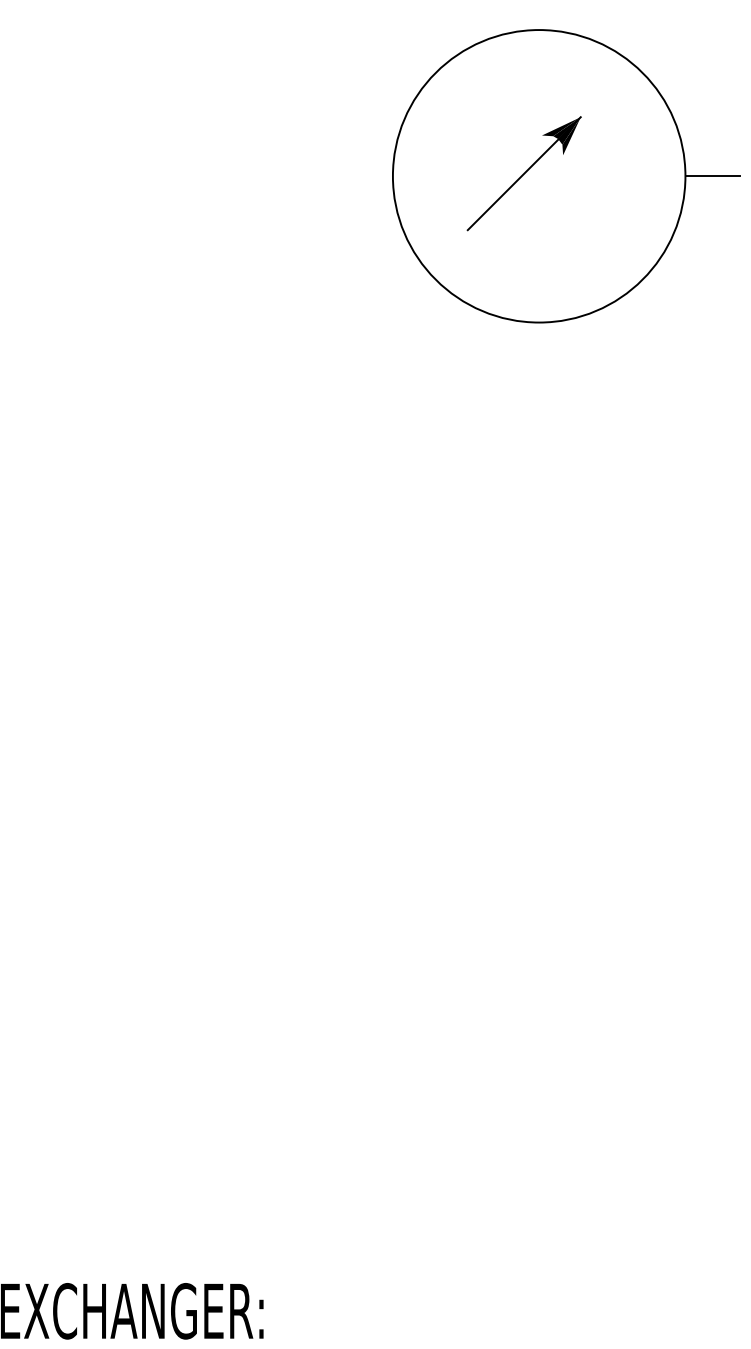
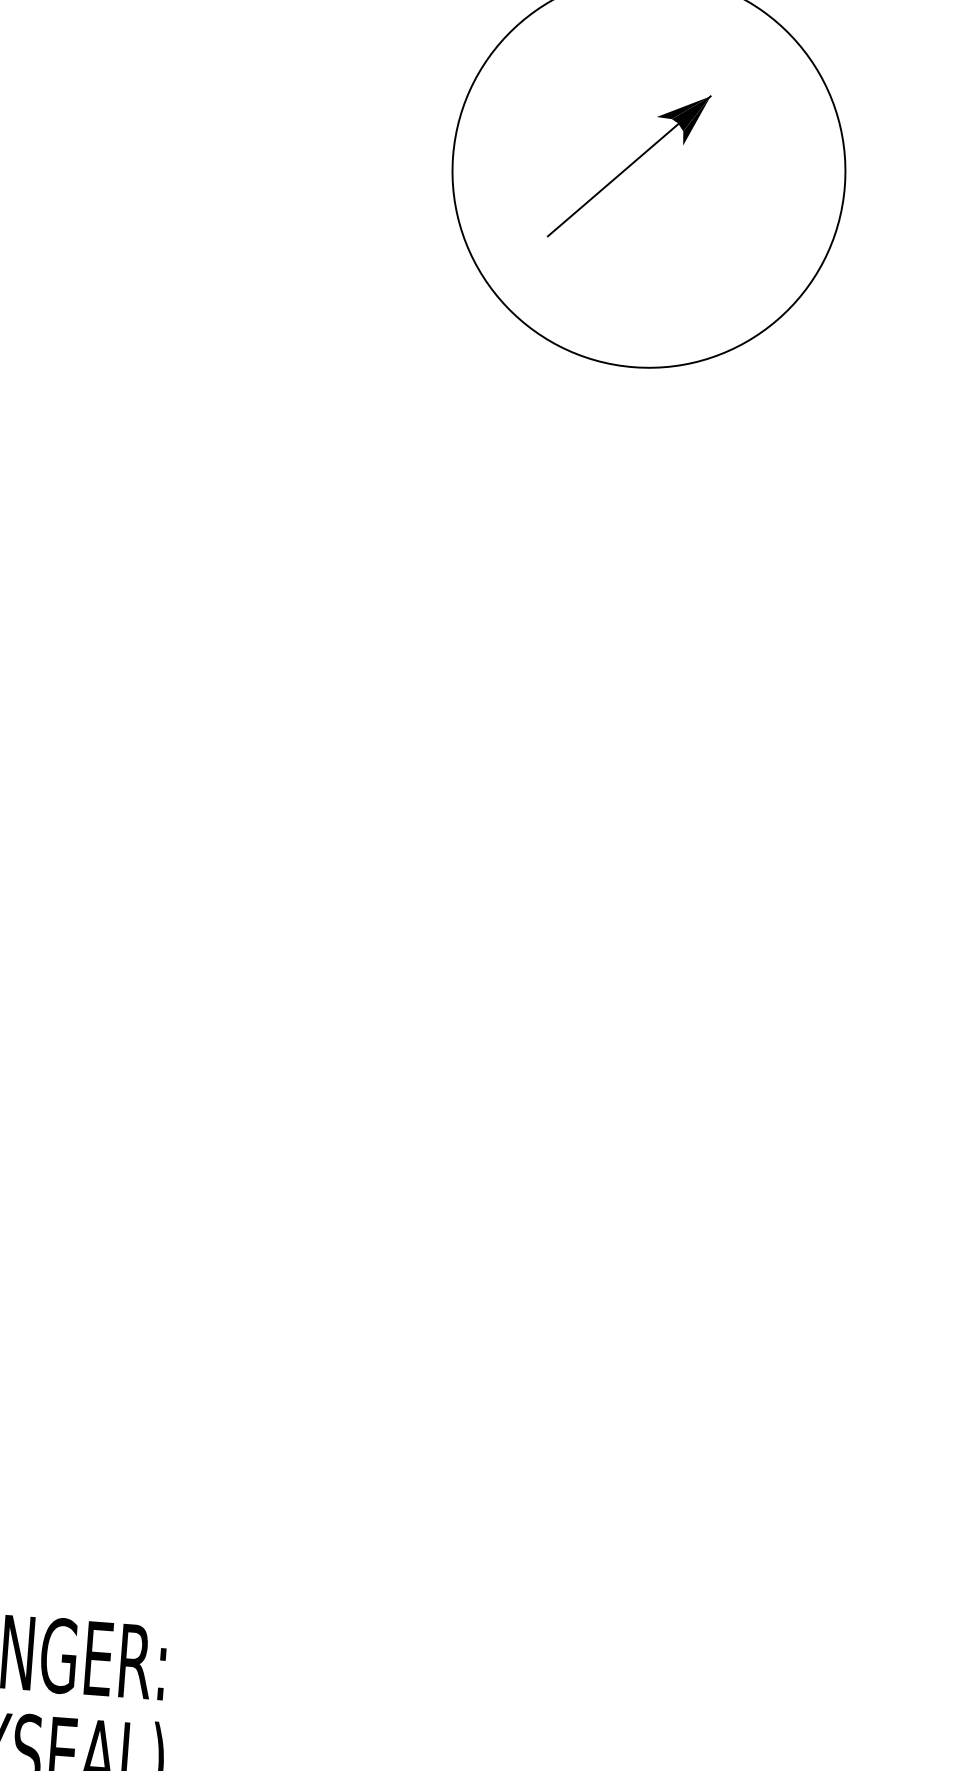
line: (712, 176) -> (881, 189), removed

